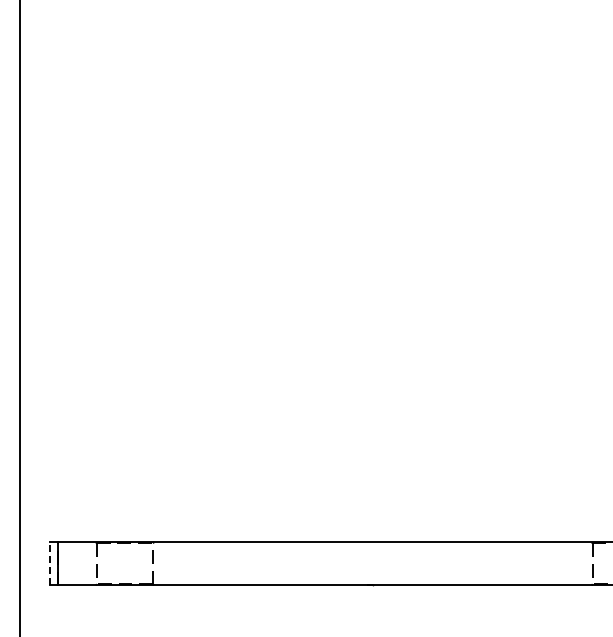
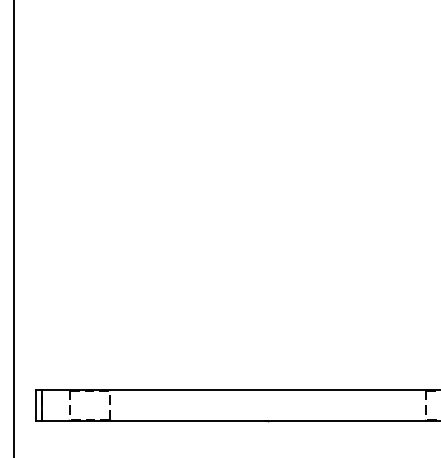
line: (49, 563) -> (35, 405), dashed -> solid

